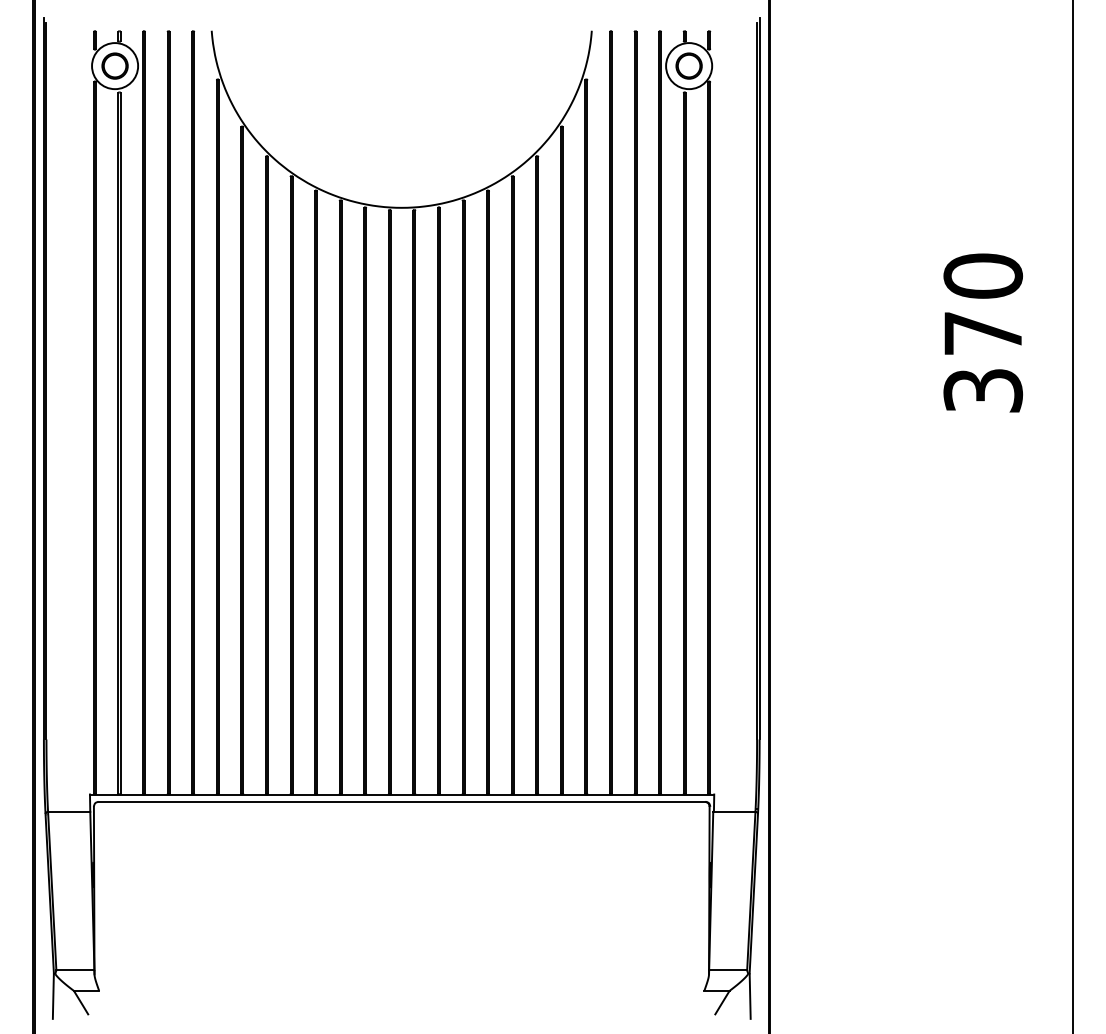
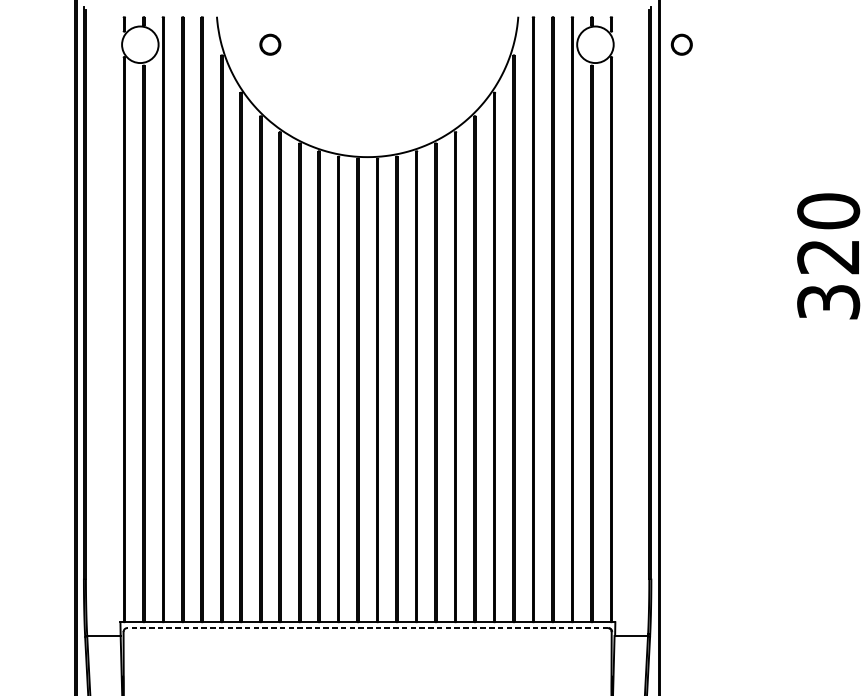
circle: (114, 65) -> (269, 44), moved
circle: (688, 65) -> (681, 44), moved
text: (982, 333) -> (828, 256), 370 -> 320
line: (401, 801) -> (367, 627), solid -> dashed

